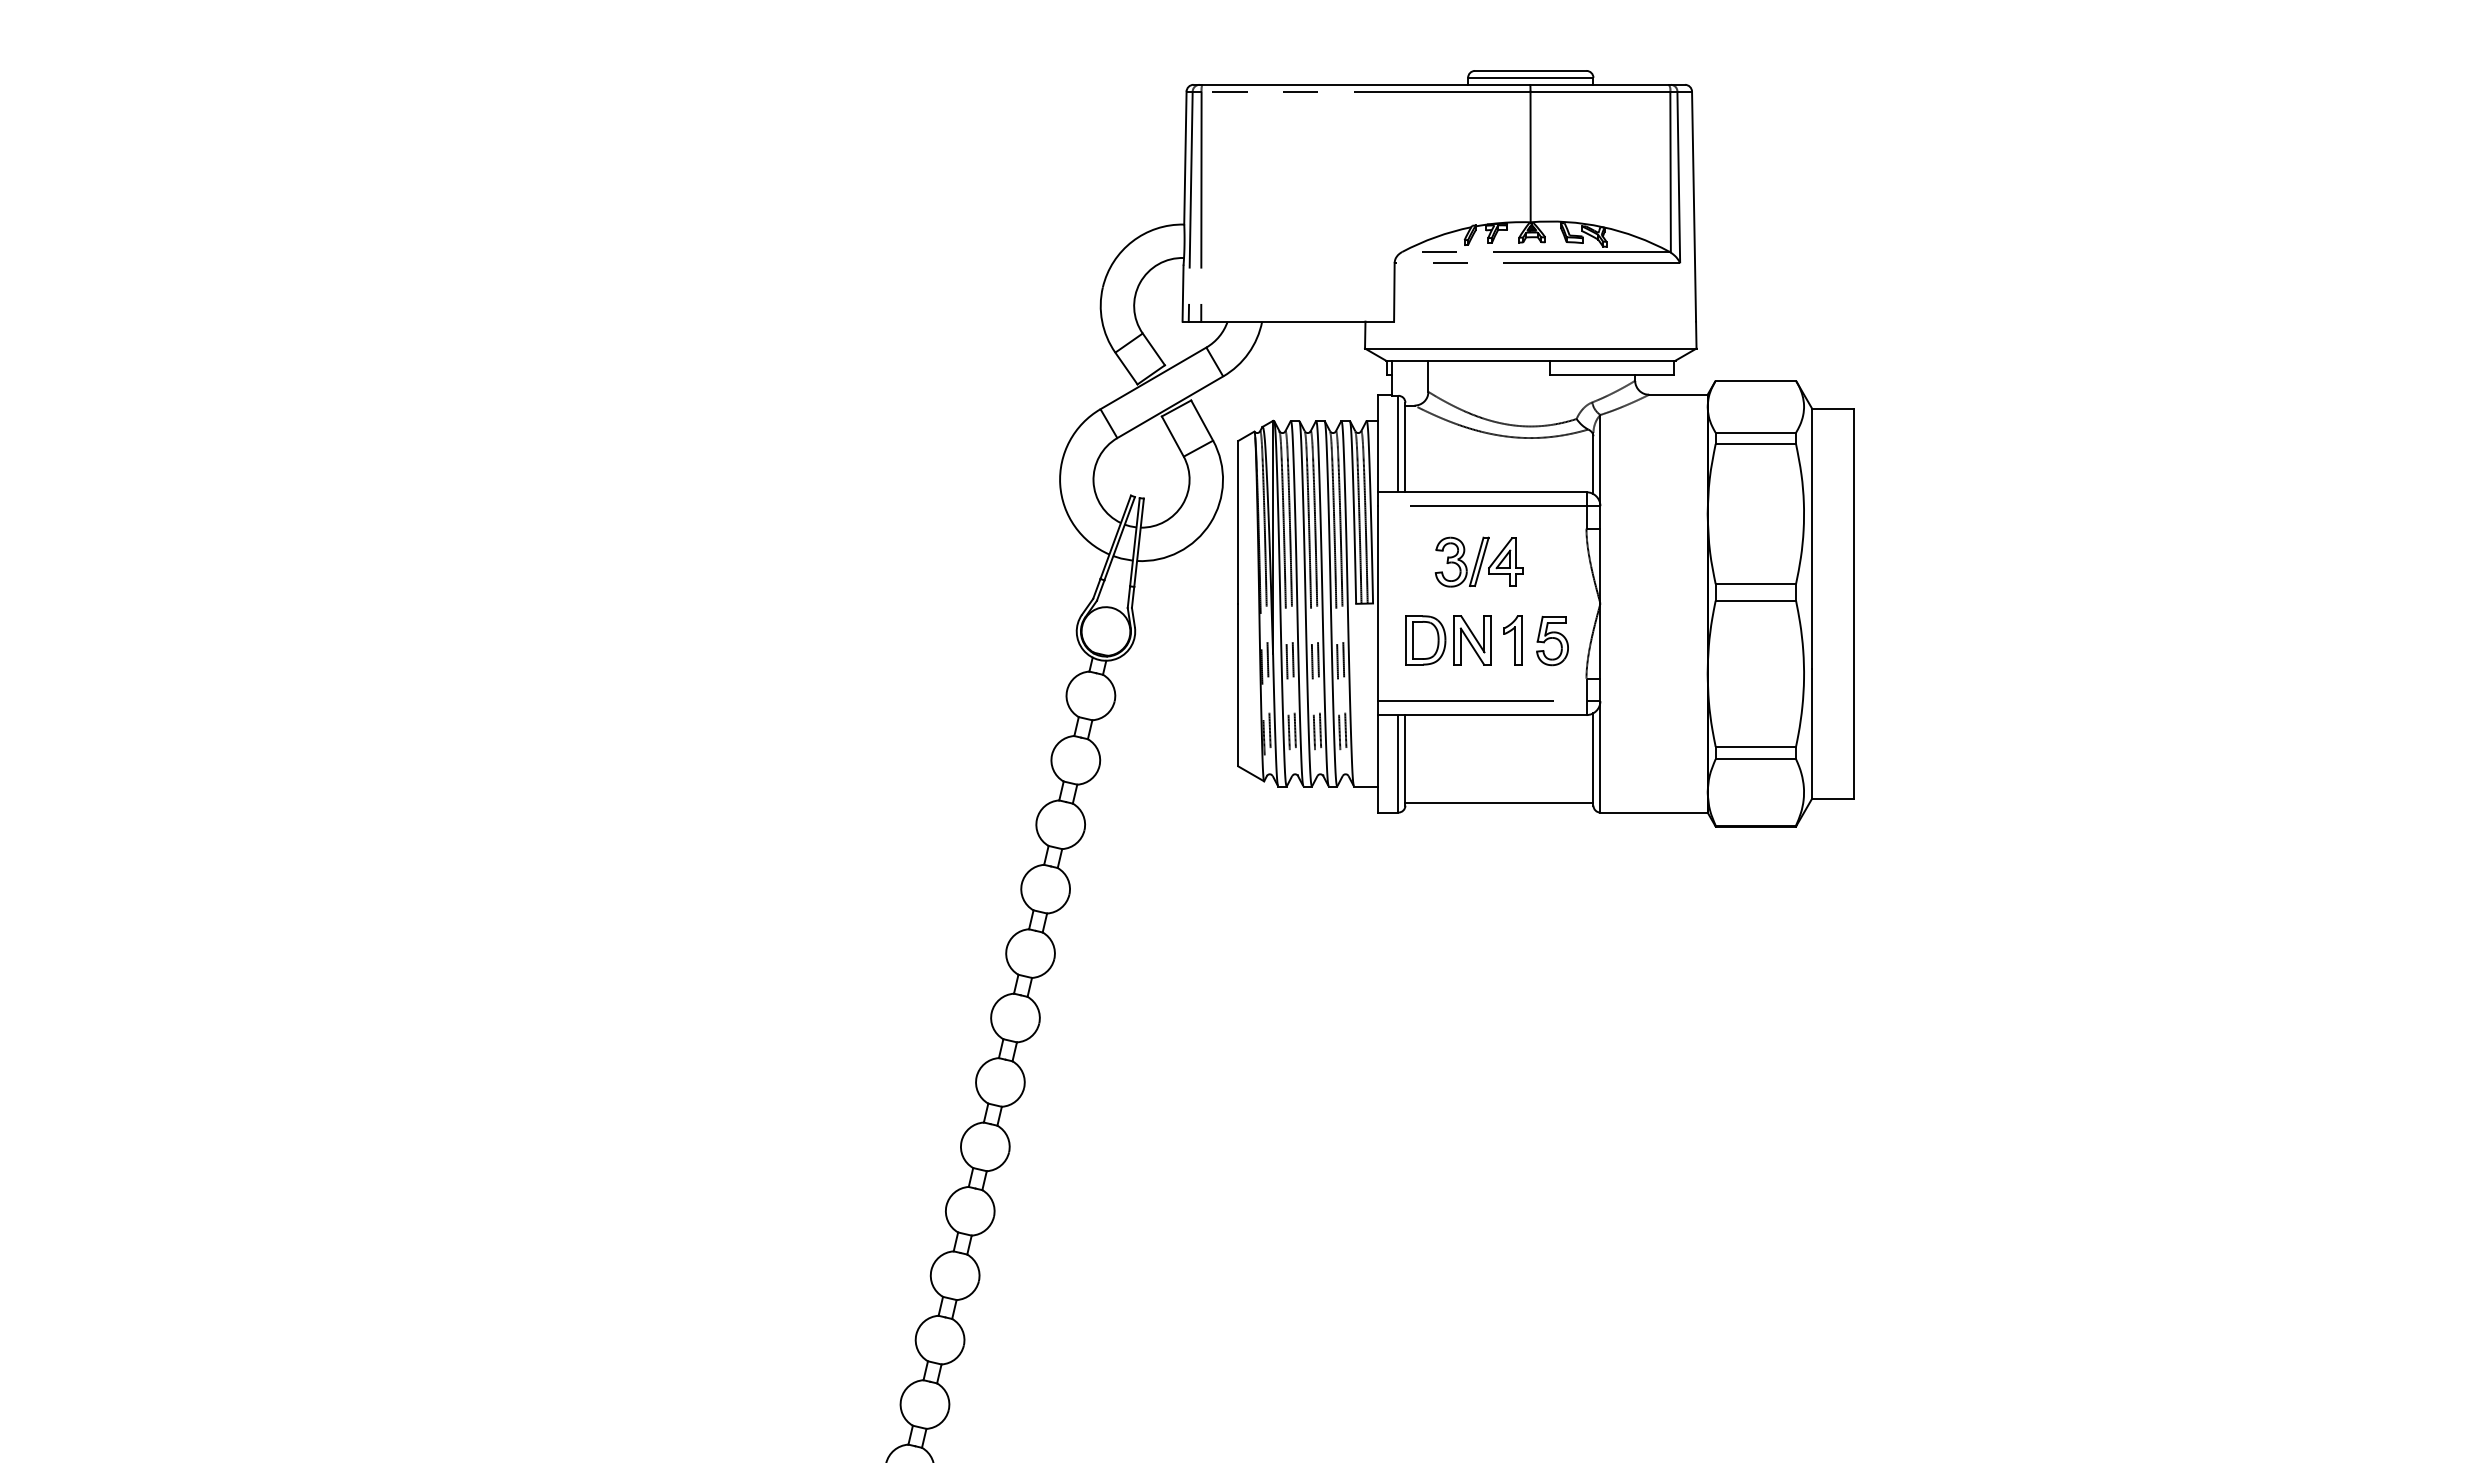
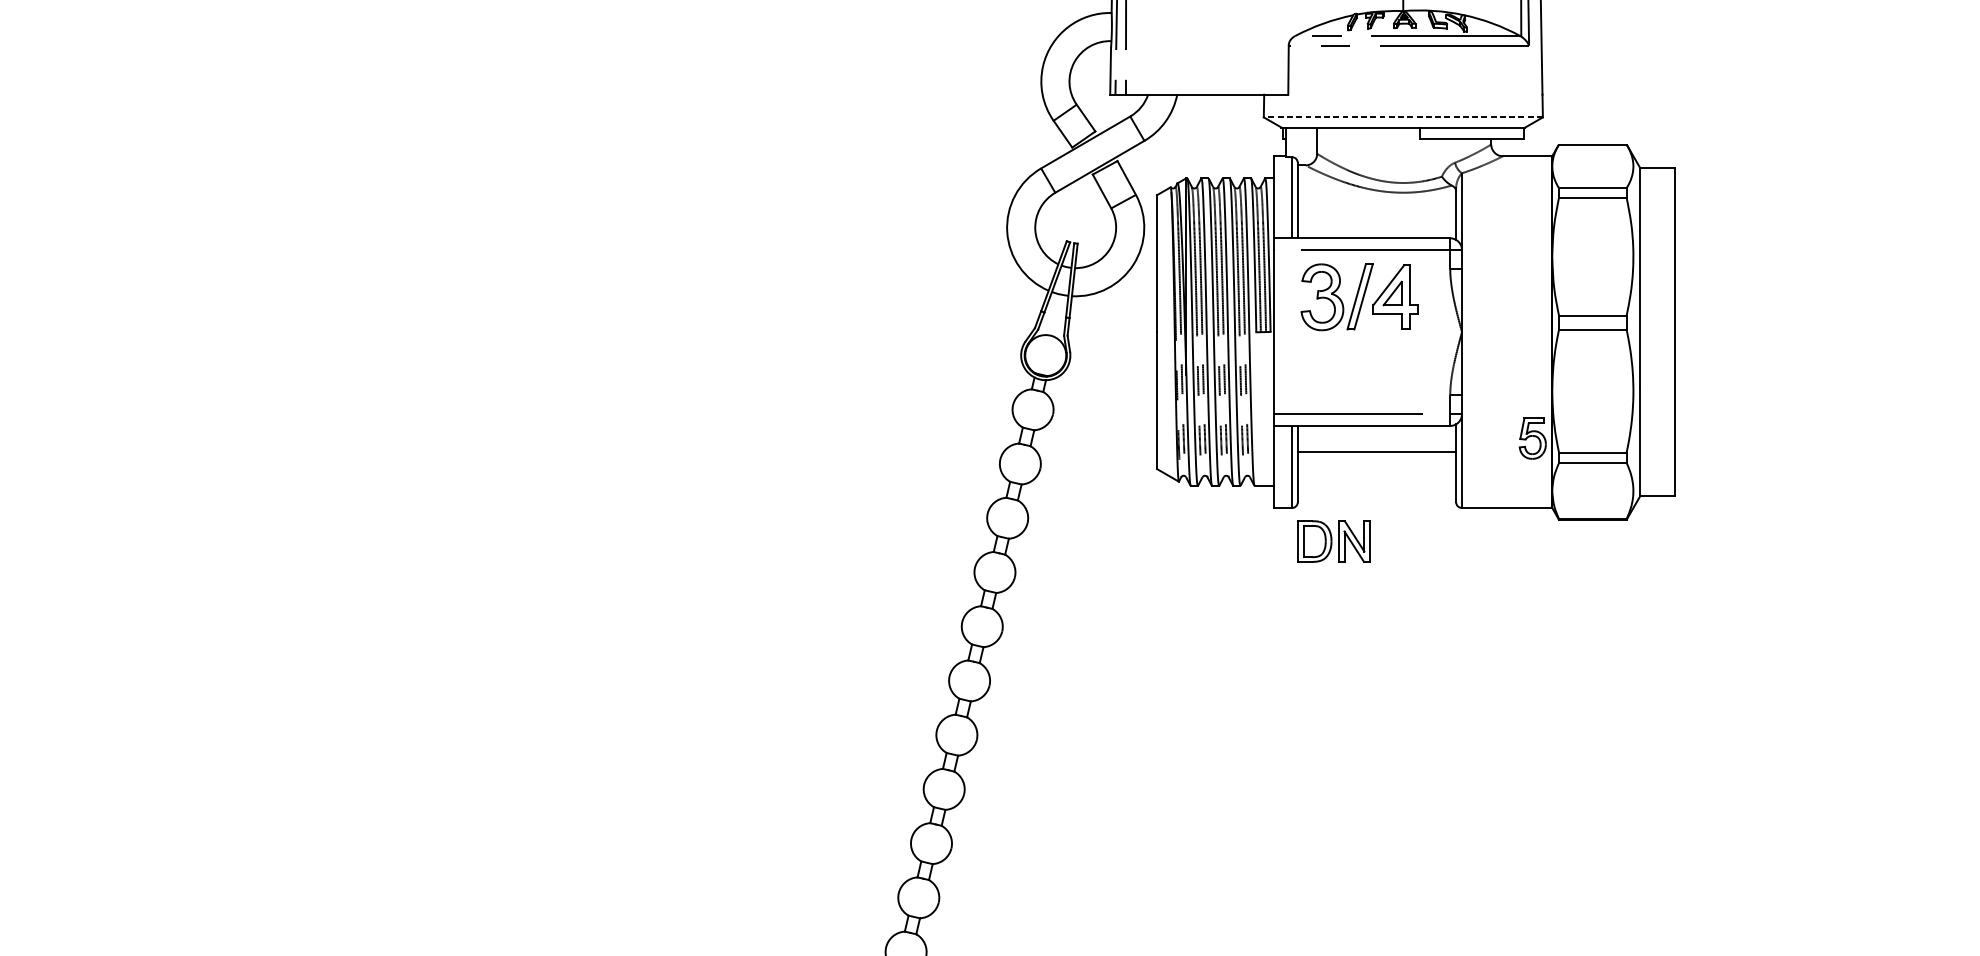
line: (1530, 348) -> (1403, 117), solid -> dashed
part: (1478, 561) -> (1359, 296), size x1.6
part: (1448, 640) -> (1334, 541), moved
part: (1512, 640) -> (1387, 363), removed
part: (1552, 641) -> (1532, 438), moved
line: (1499, 802) -> (1377, 451), moved

